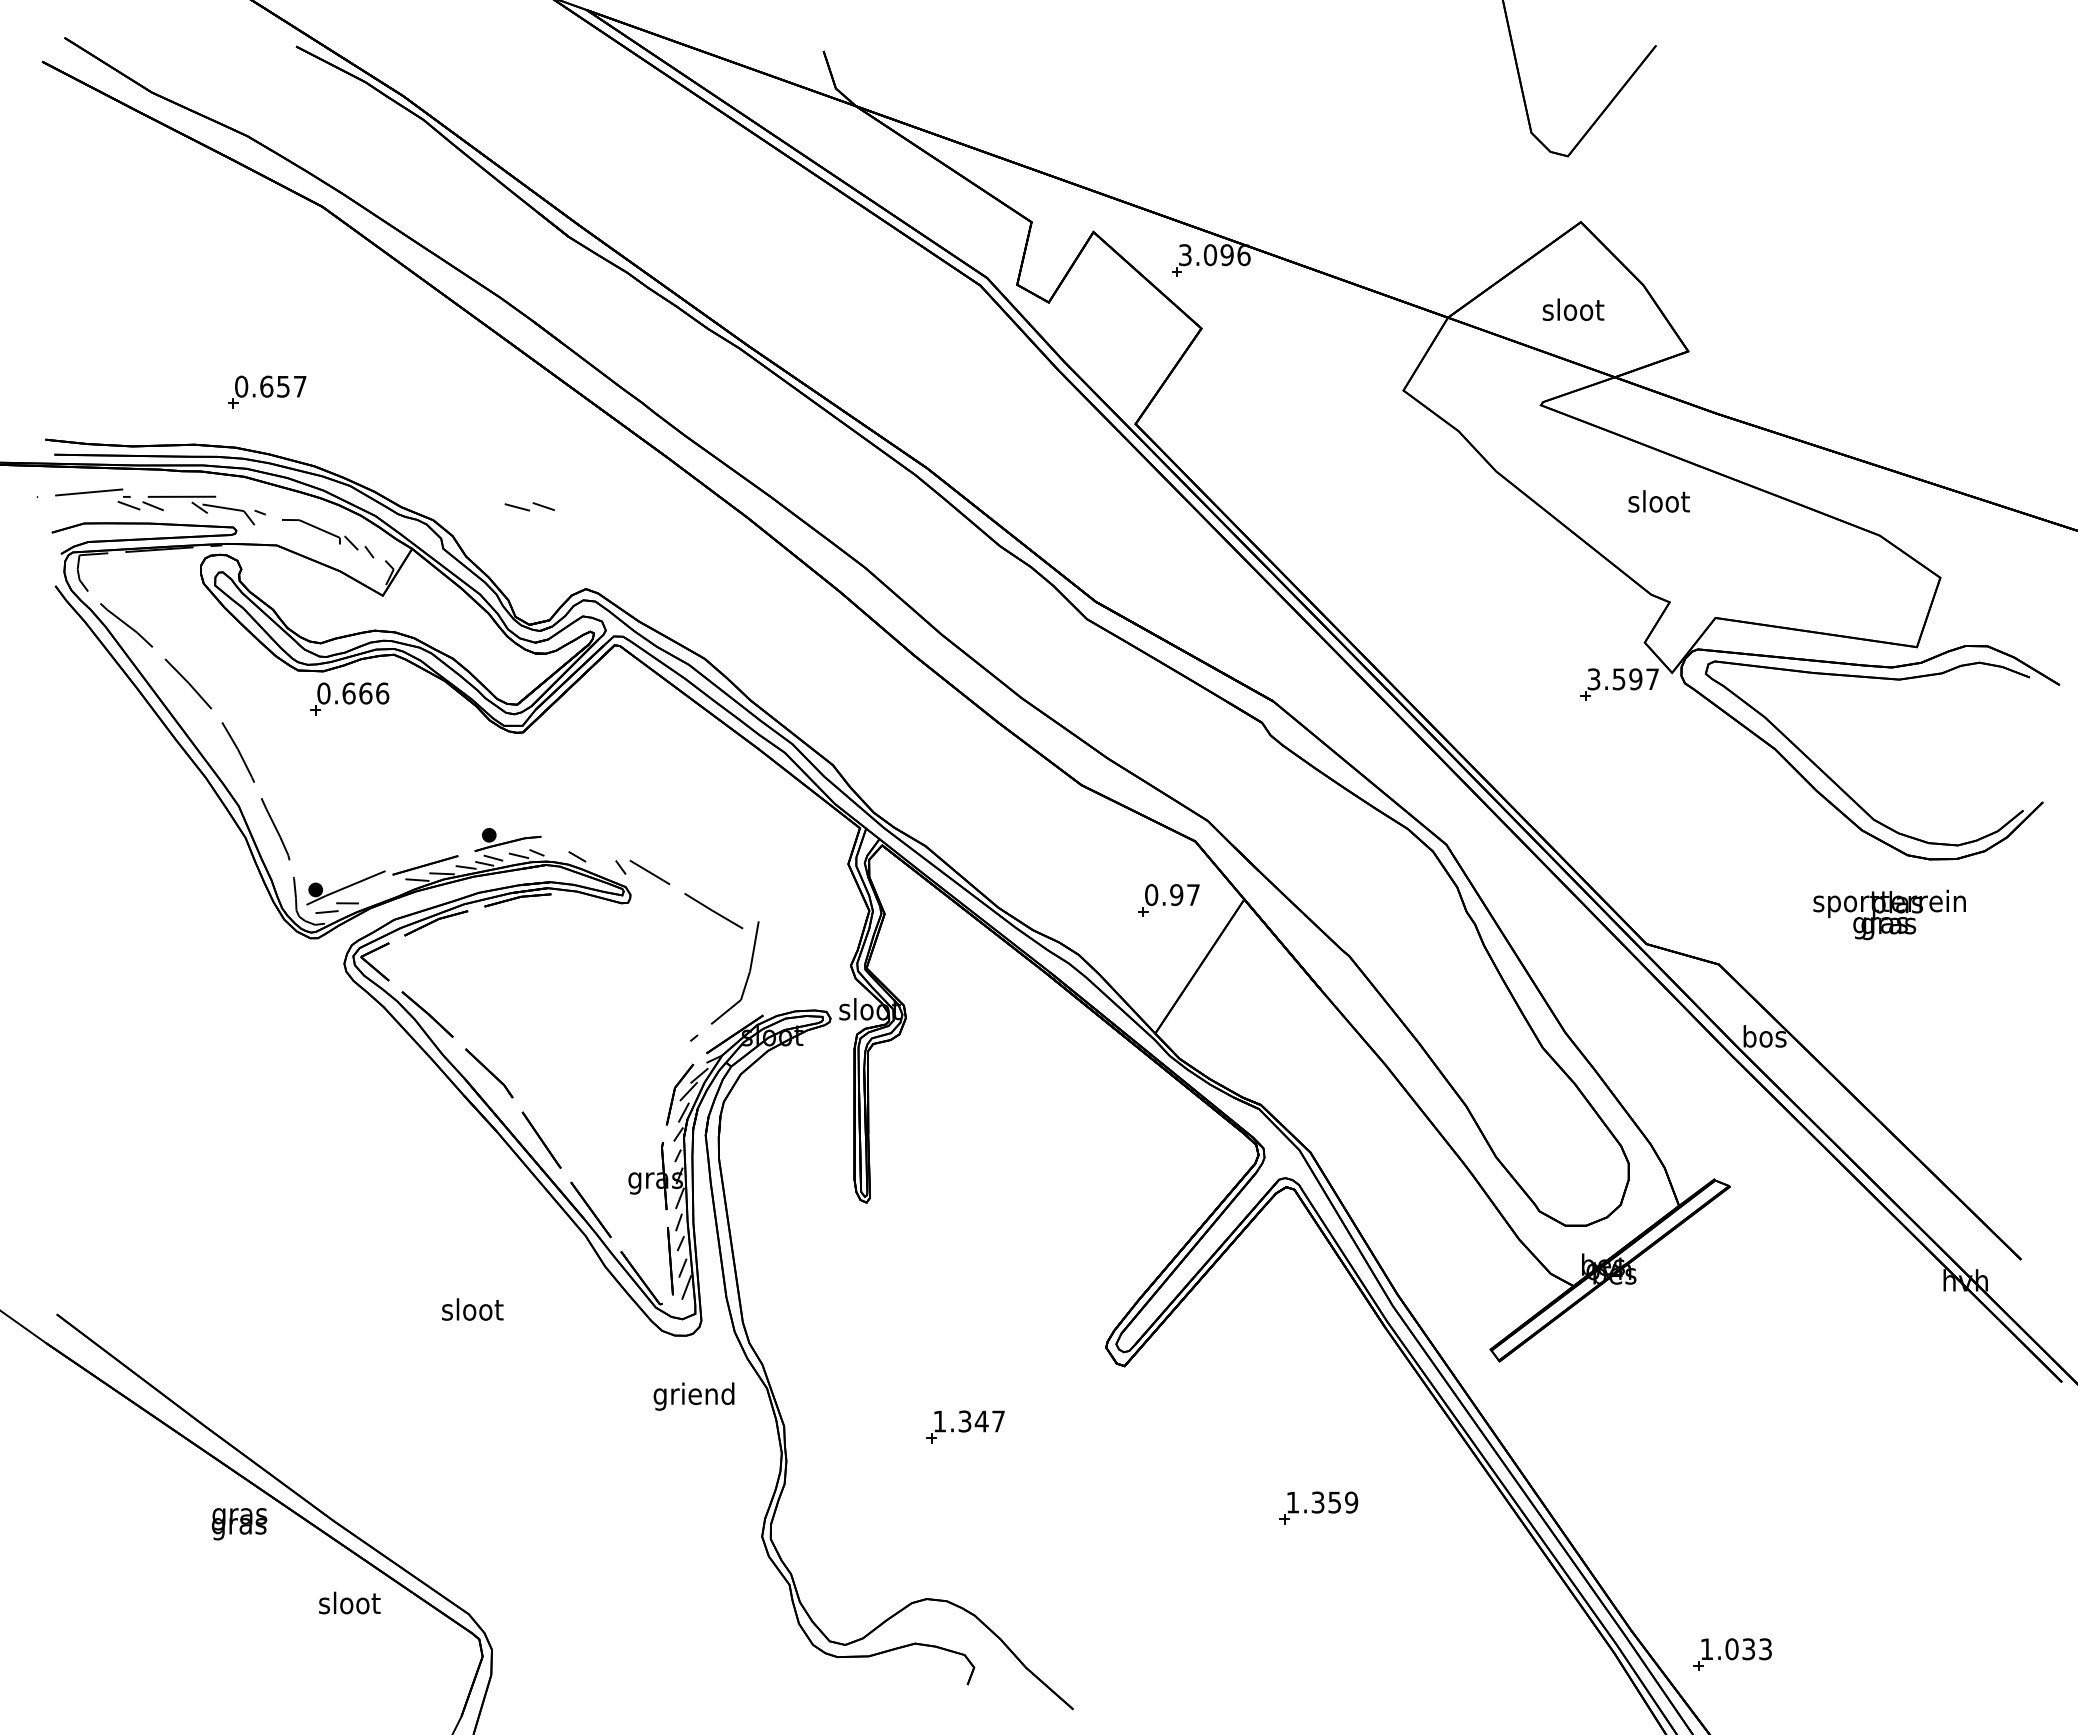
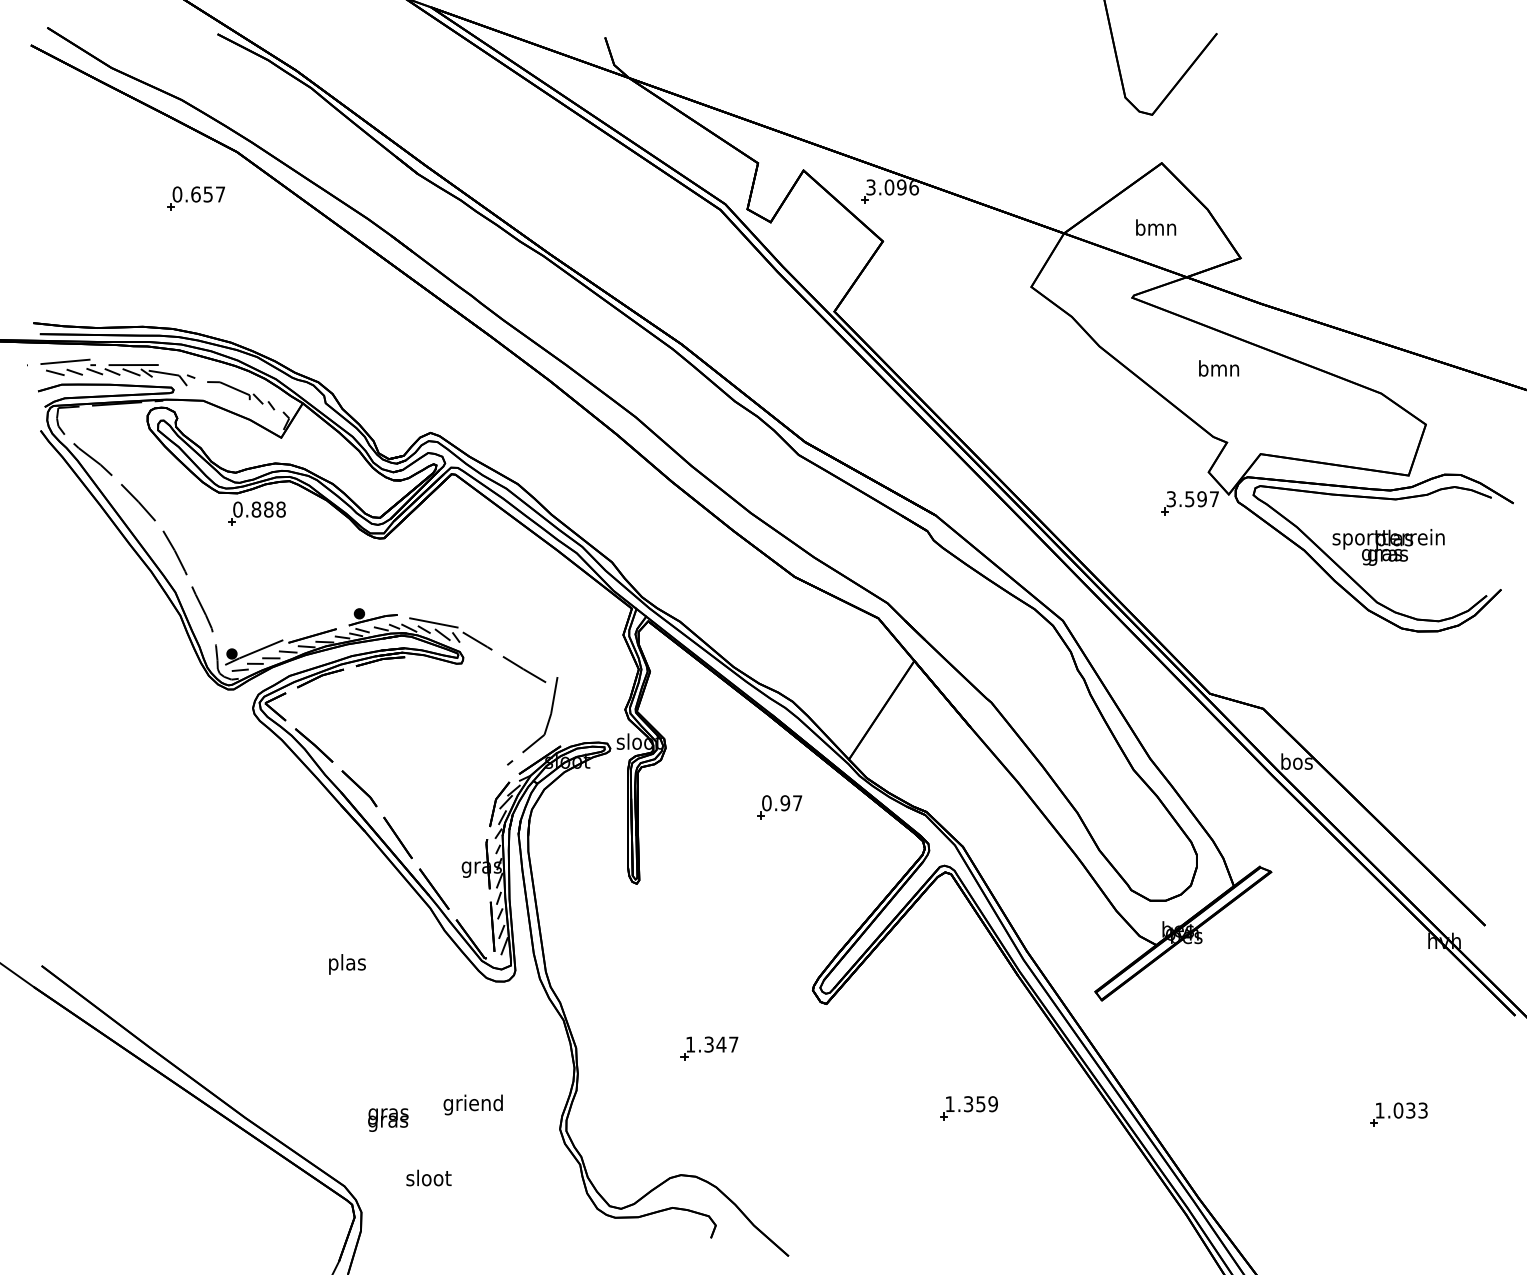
text: (1573, 309) -> (1156, 227), sloot -> bmn
part: (267, 391) -> (196, 198), moved
text: (1658, 501) -> (1218, 368), sloot -> bmn
line: (178, 506) -> (131, 372), added
part: (529, 506) -> (64, 372), moved
text: (365, 693) -> (268, 509), 0.666 -> 0.888
line: (593, 848) -> (436, 623), added
line: (556, 854) -> (408, 627), added
line: (602, 863) -> (442, 634), added
line: (391, 887) -> (287, 652), added
line: (368, 895) -> (270, 658), added
part: (1168, 900) -> (779, 807), moved
text: (1889, 914) -> (1388, 547), moved
text: (472, 1312) -> (347, 964), sloot -> plas
text: (693, 1396) -> (472, 1104), moved
text: (239, 1524) -> (388, 1120), moved
text: (349, 1602) -> (428, 1177), moved
part: (1732, 1654) -> (1398, 1114), moved

